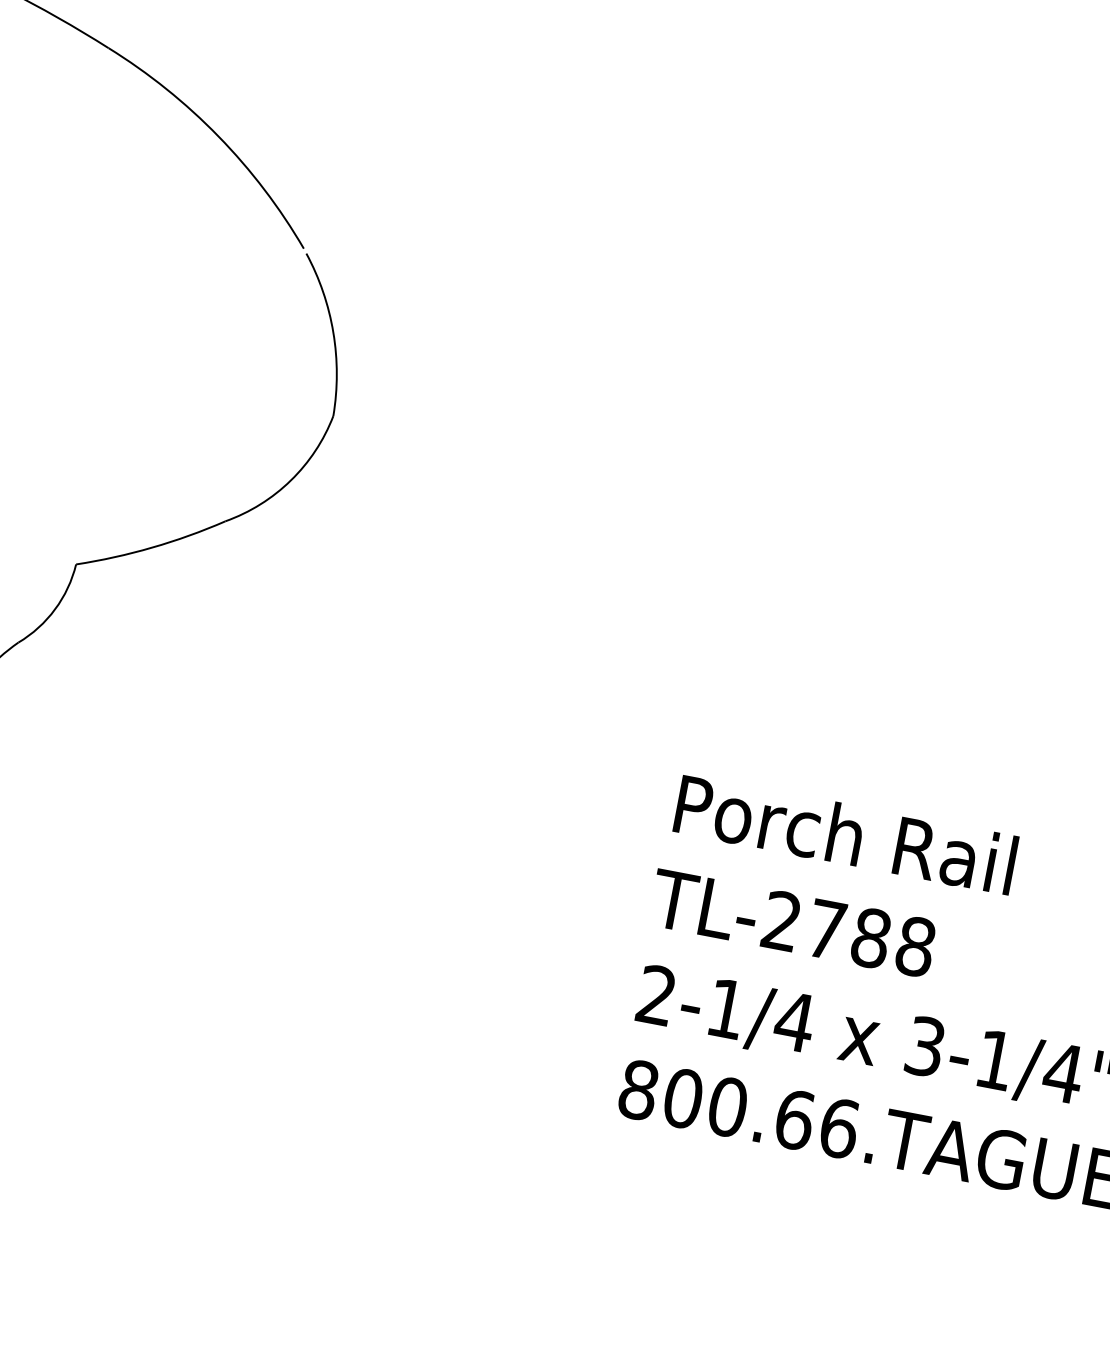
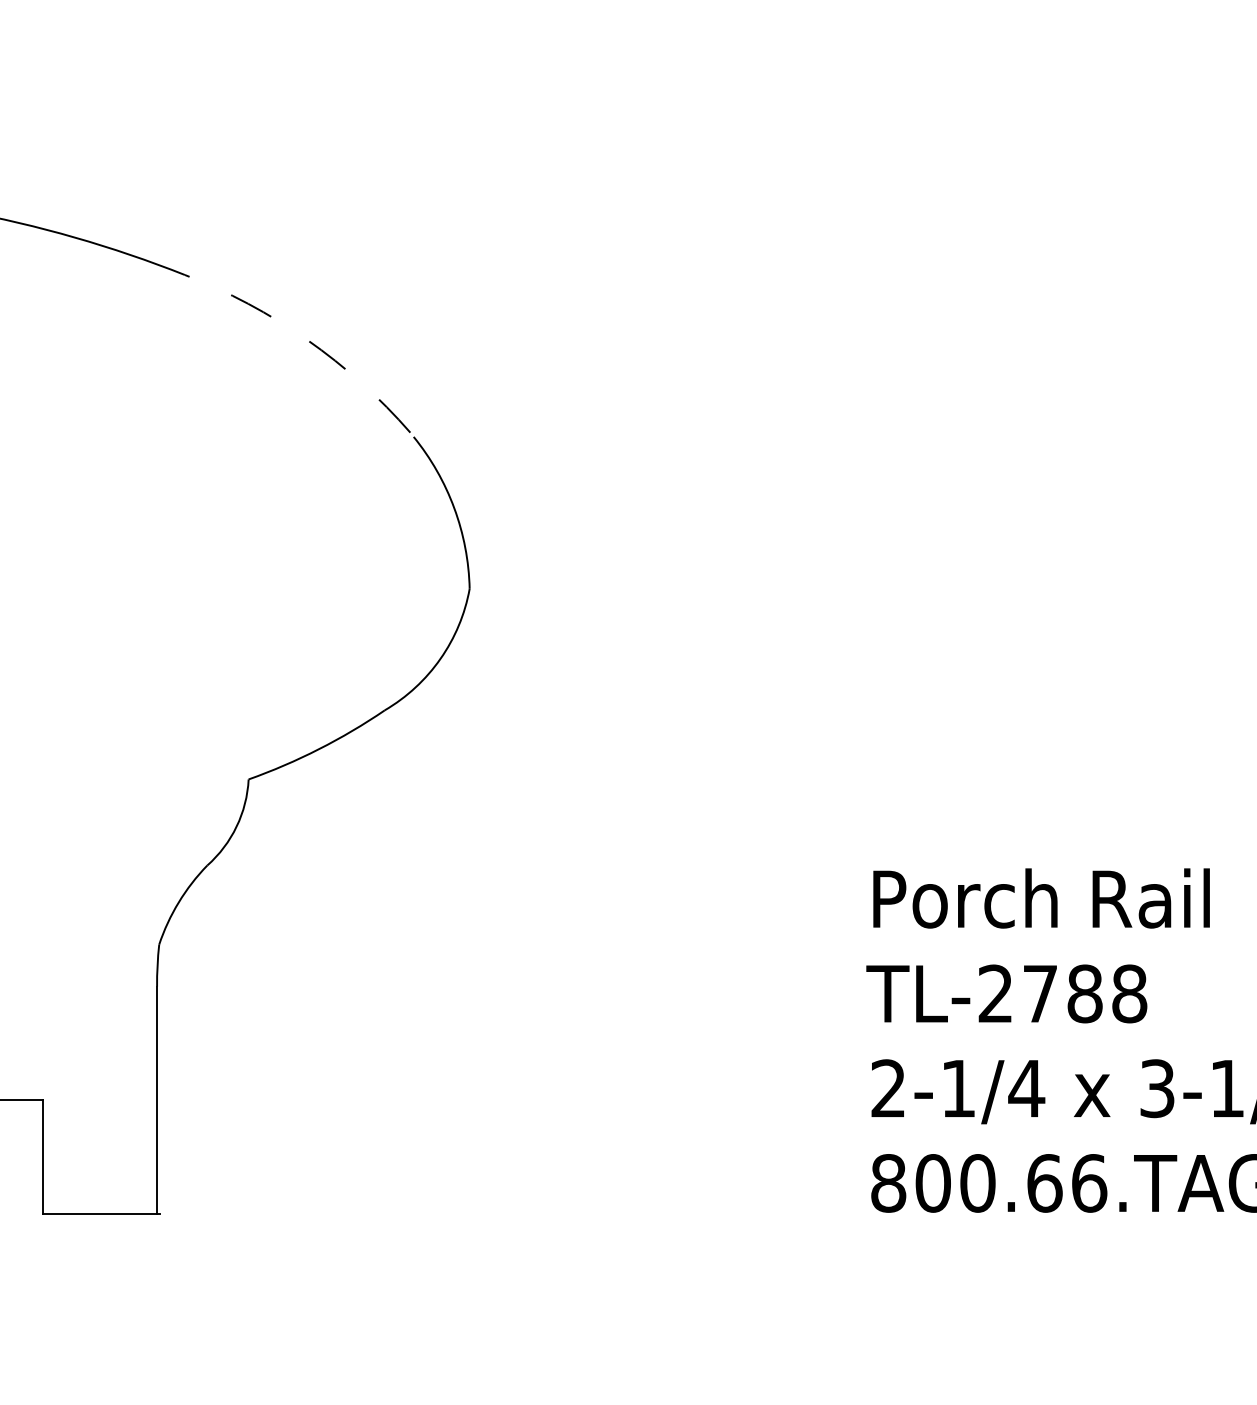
arc: (218, 136) -> (307, 340), solid -> dashed

